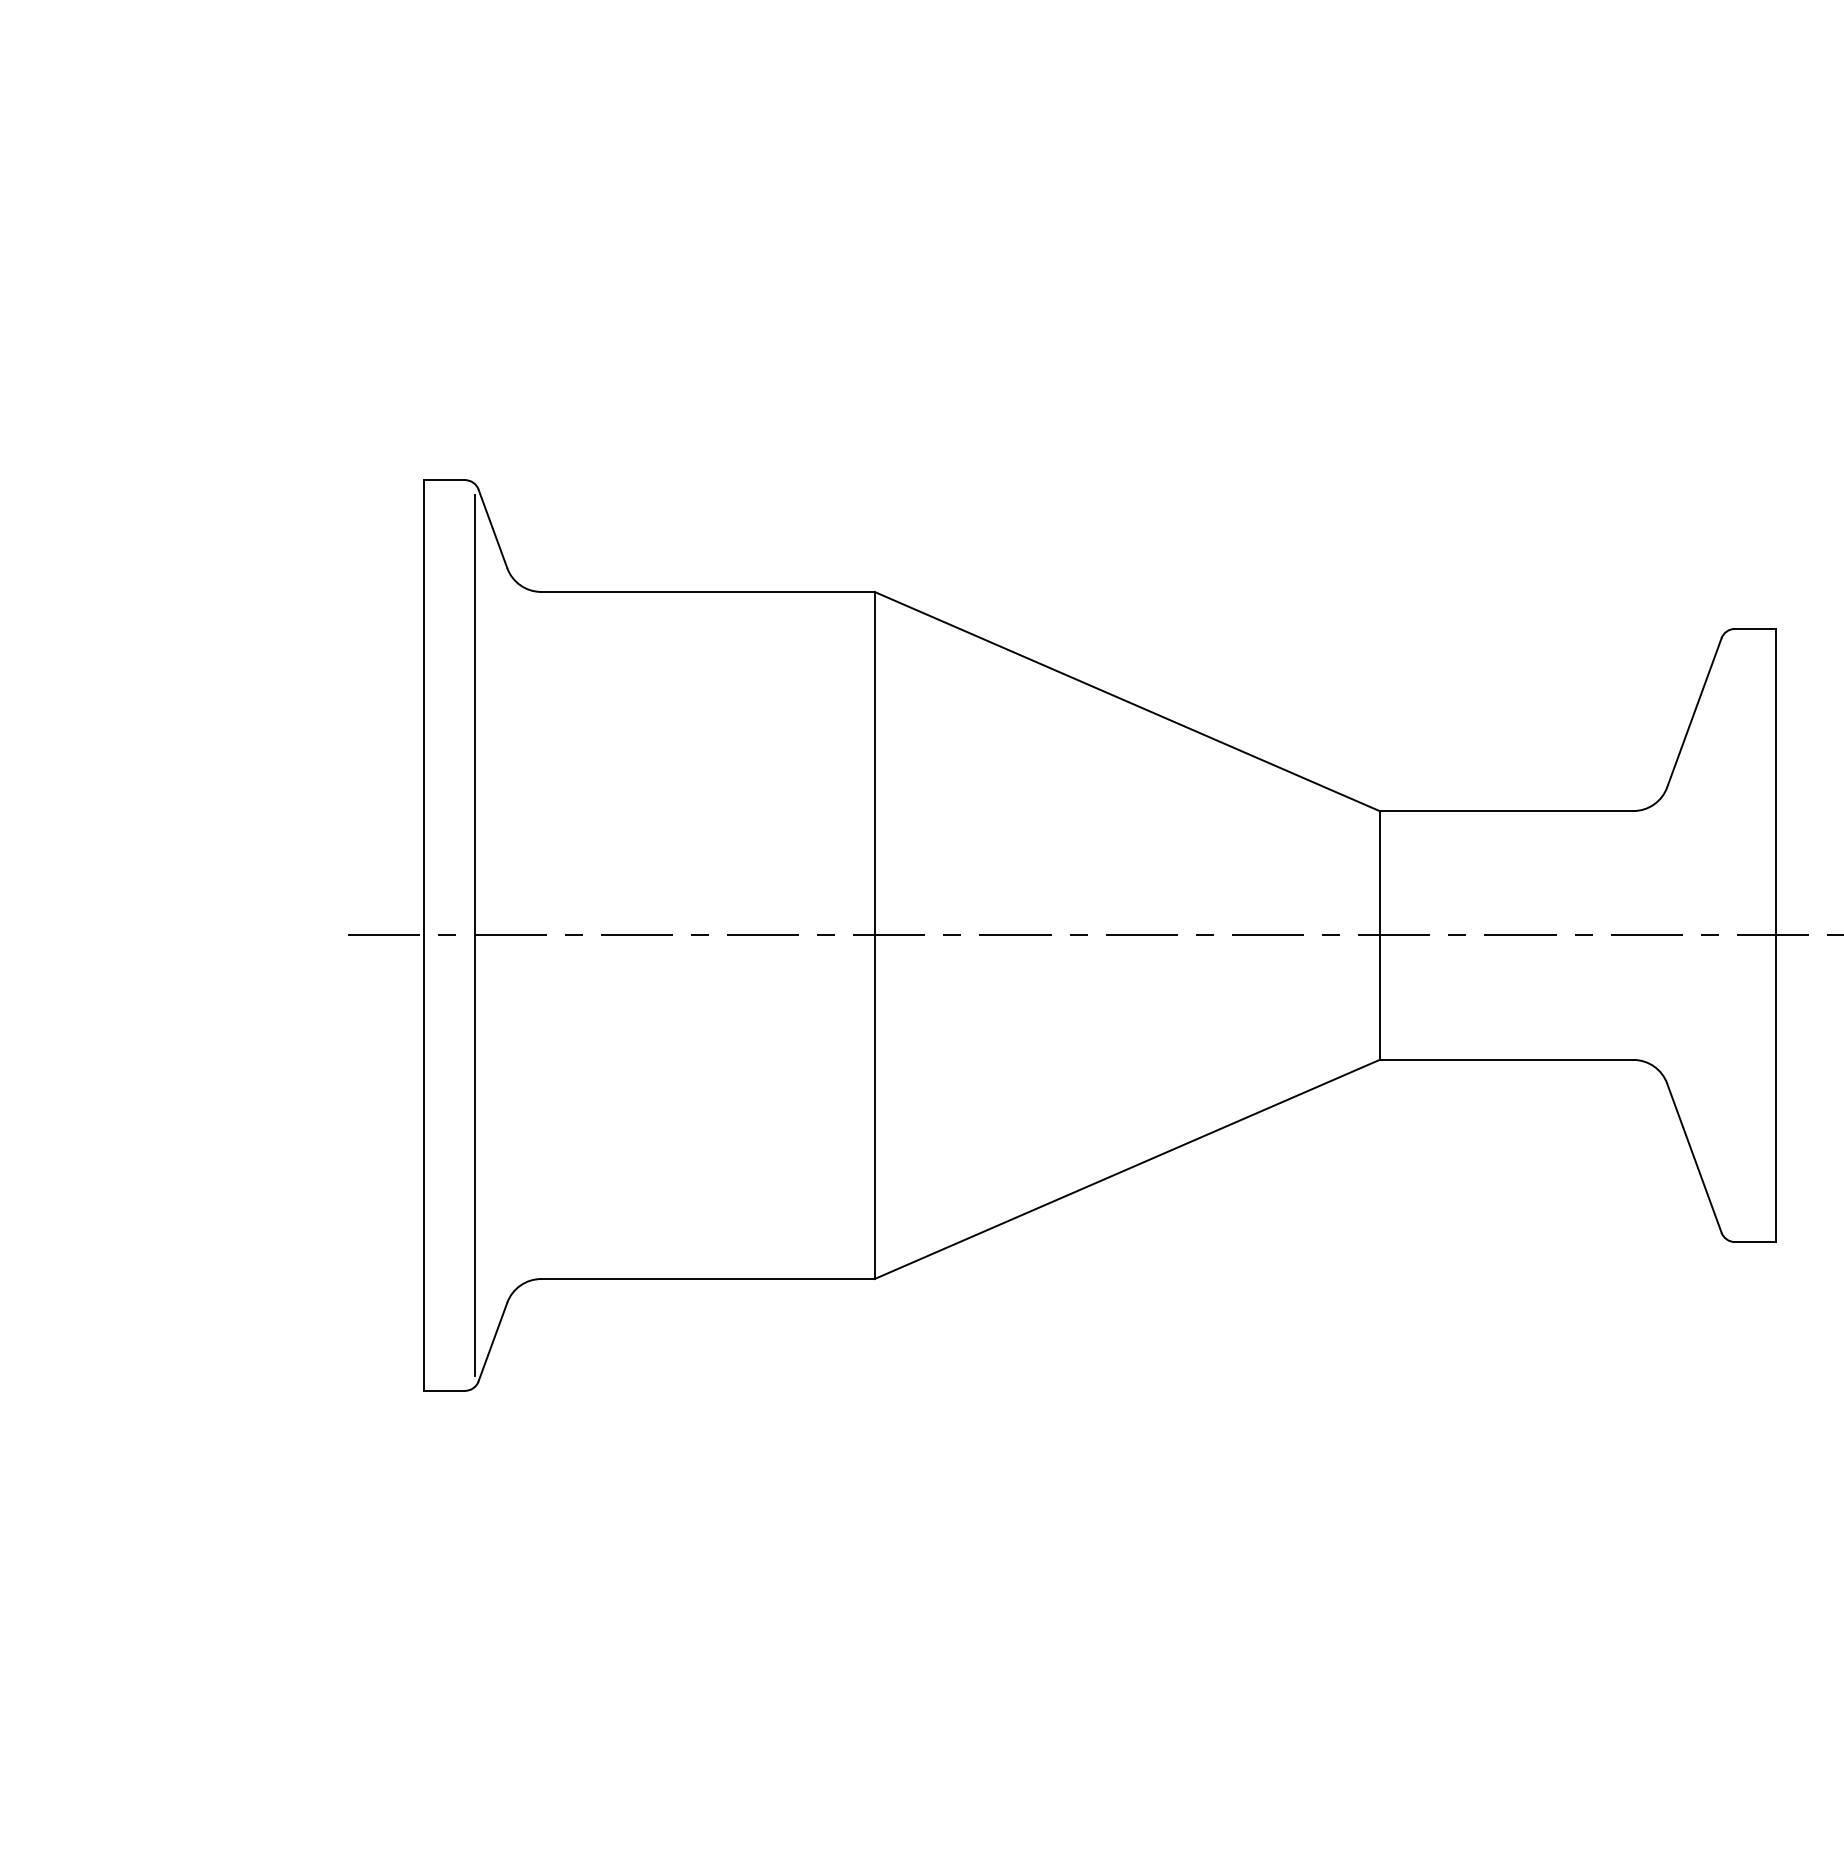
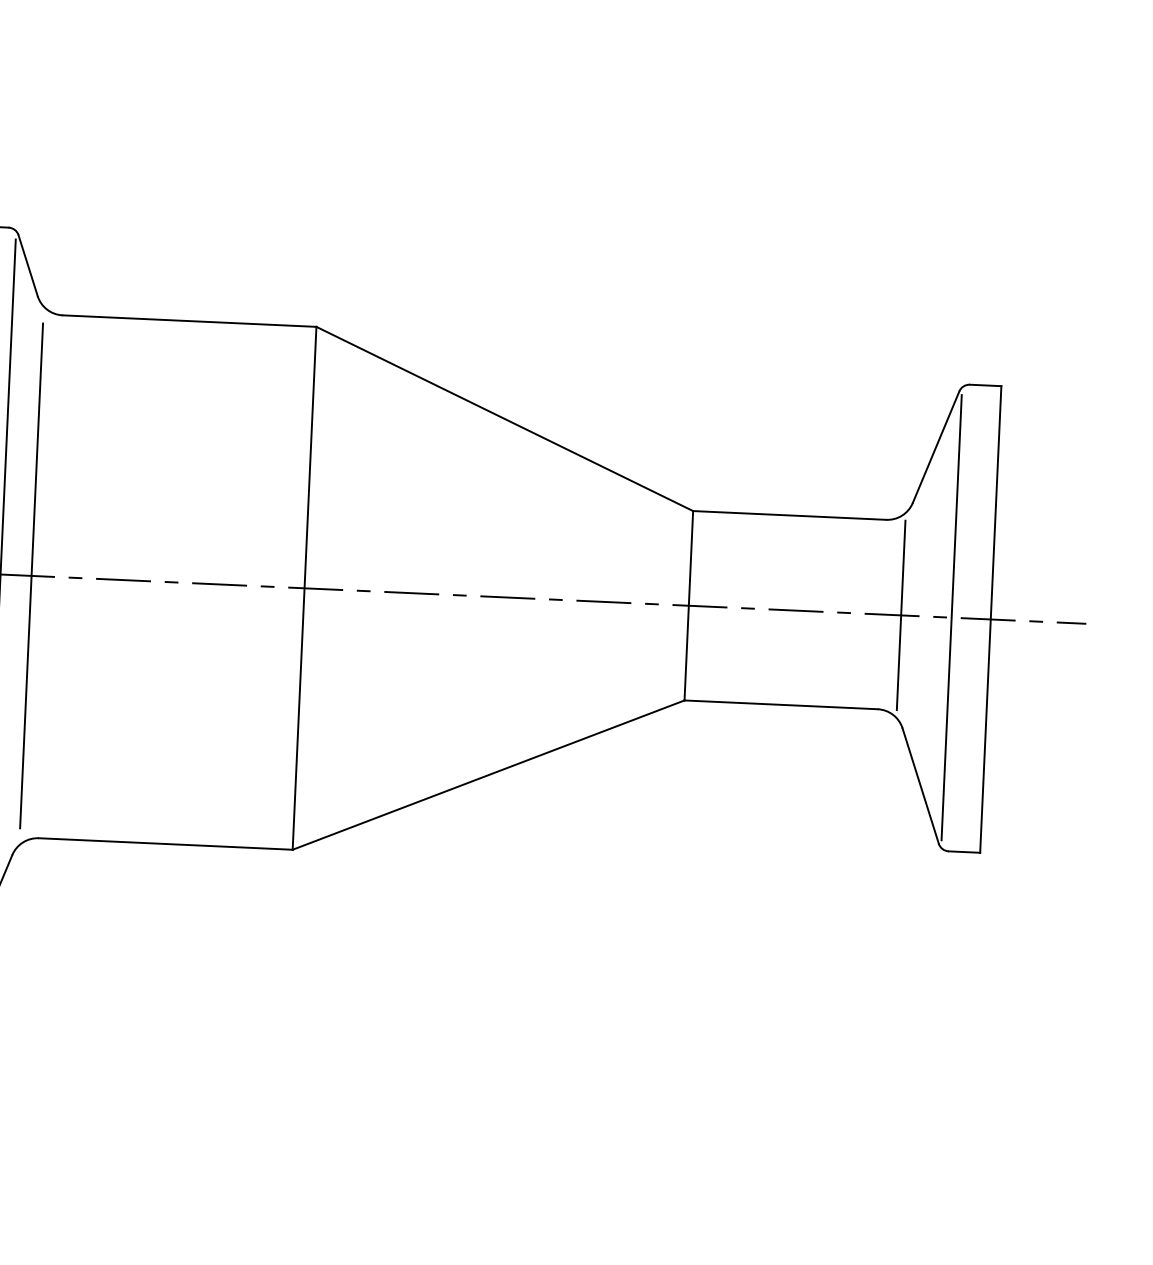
line: (515, 935) -> (31, 575), added
line: (1658, 935) -> (901, 615), added
line: (1724, 935) -> (951, 617), added

